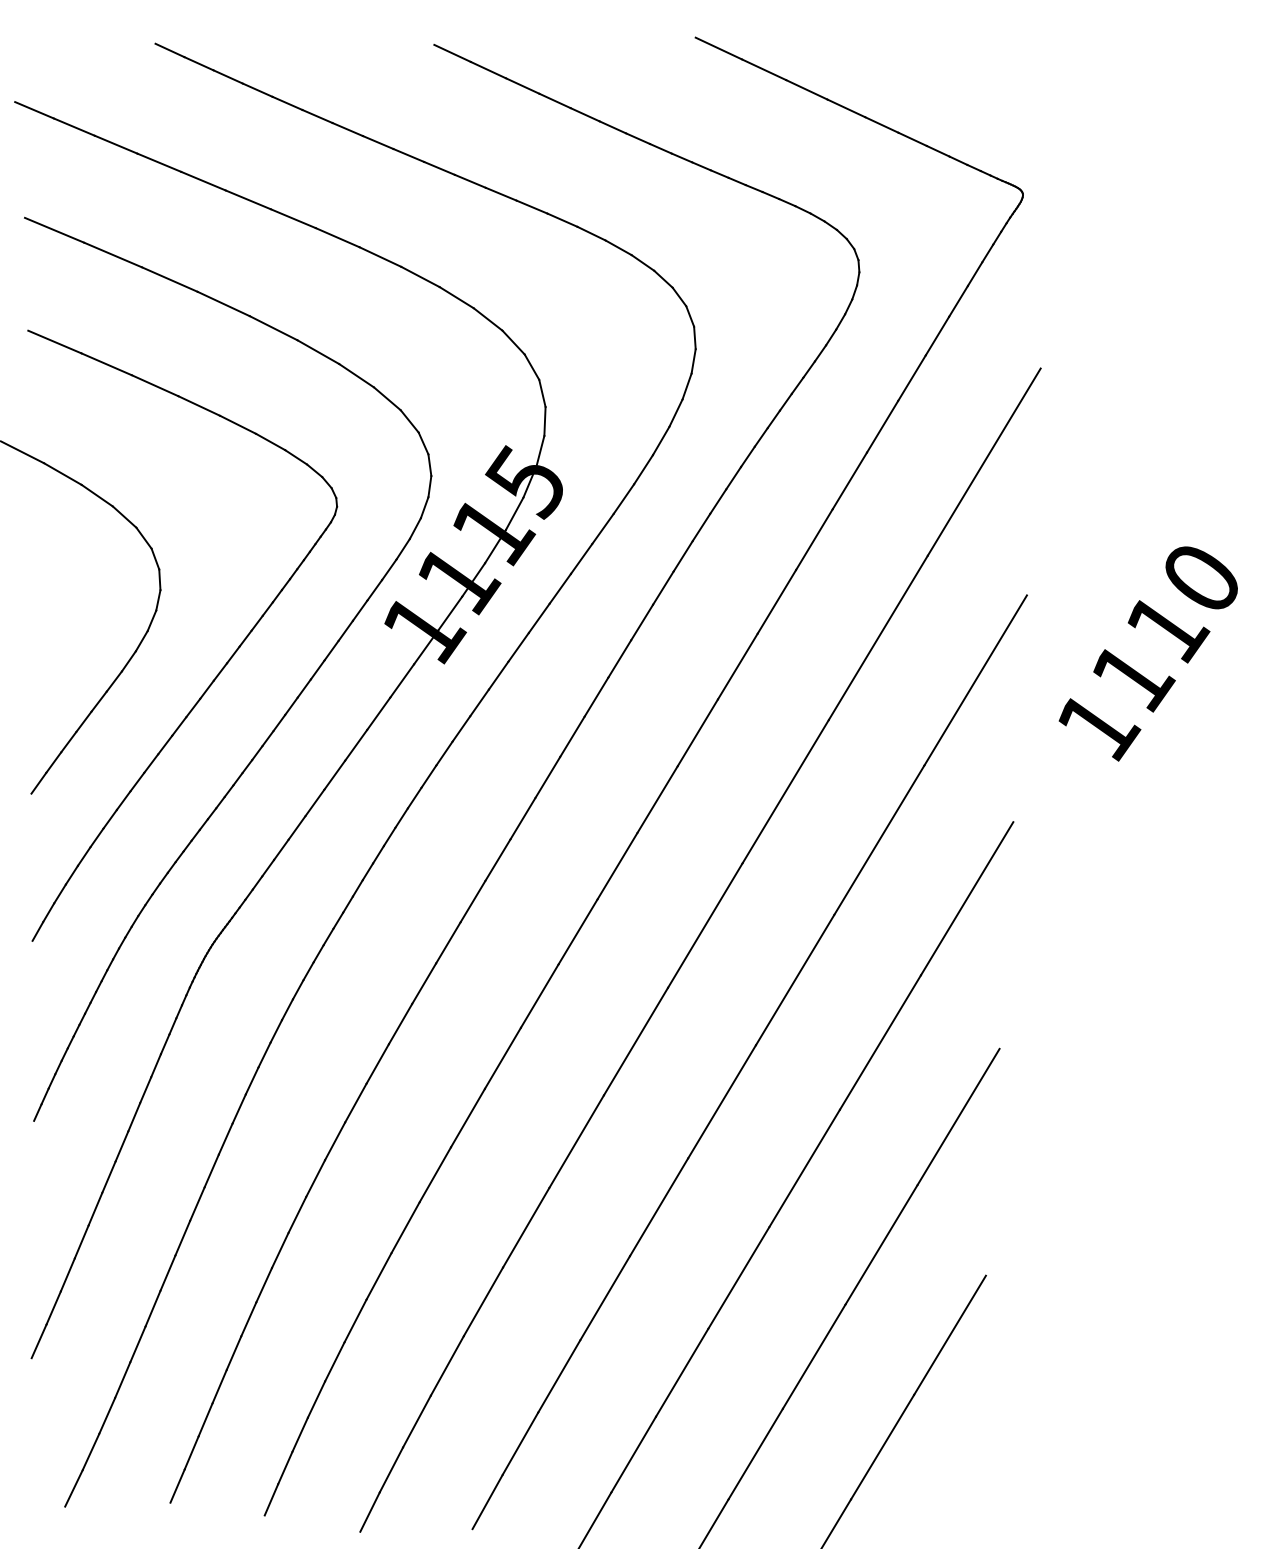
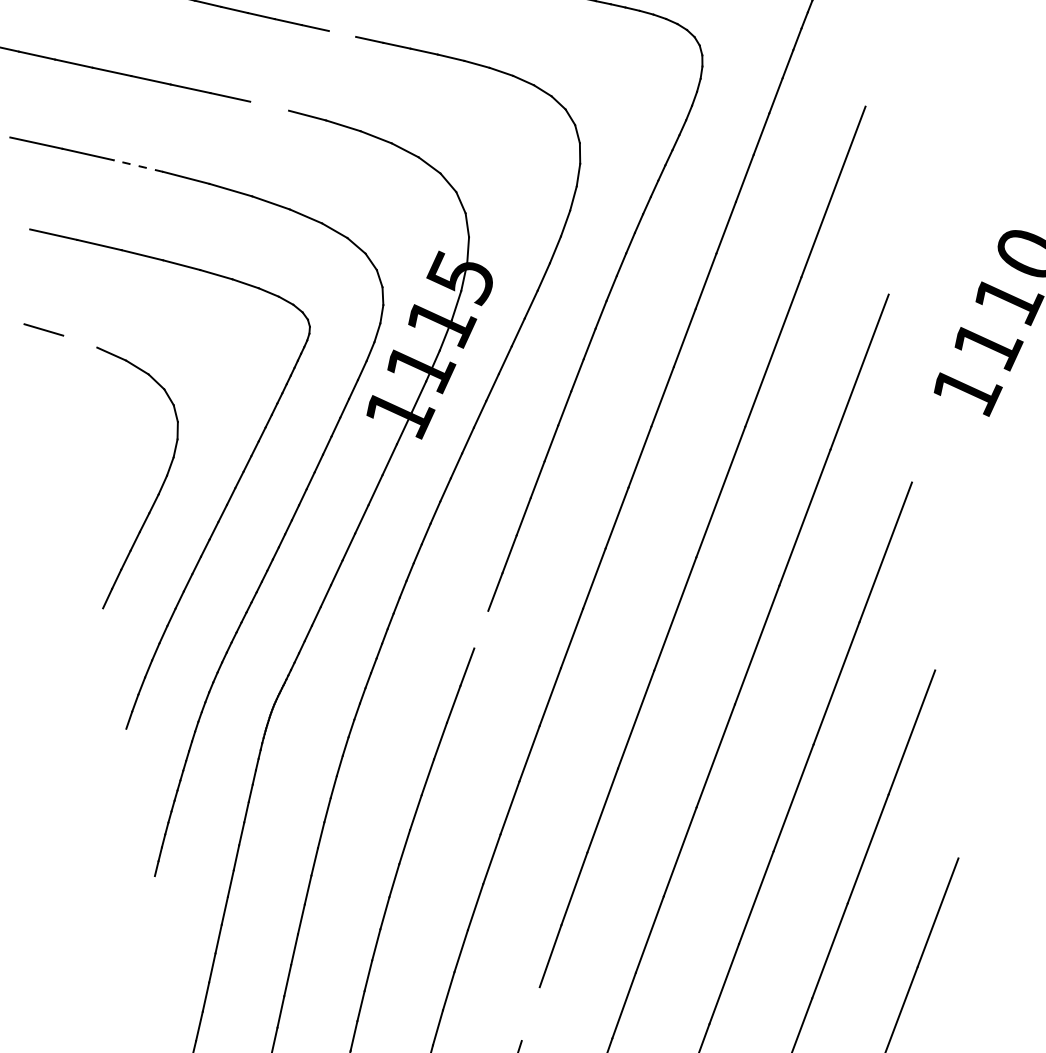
line: (439, 167) -> (342, 33), removed
line: (337, 237) -> (269, 106), removed
line: (169, 279) -> (138, 166), solid -> dashed
line: (62, 473) -> (79, 341), removed
line: (472, 901) -> (480, 629), removed
line: (446, 1365) -> (530, 1013), removed

